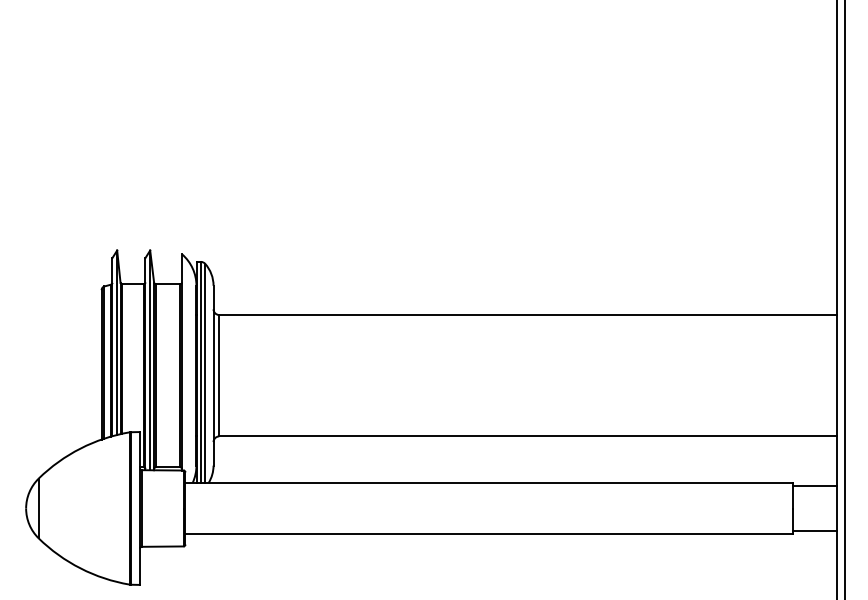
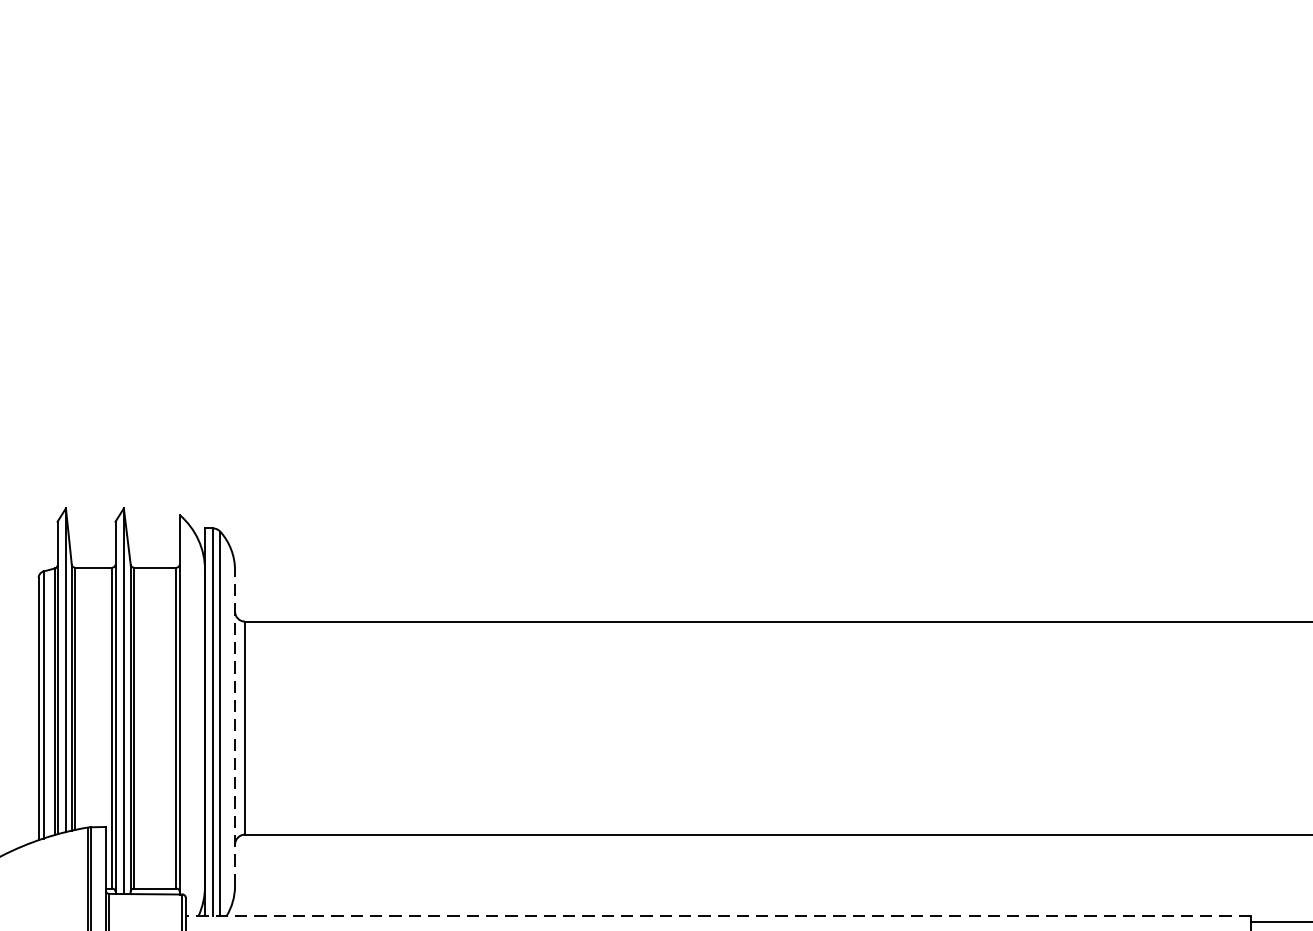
line: (213, 375) -> (234, 727), solid -> dashed
line: (488, 482) -> (717, 915), solid -> dashed

